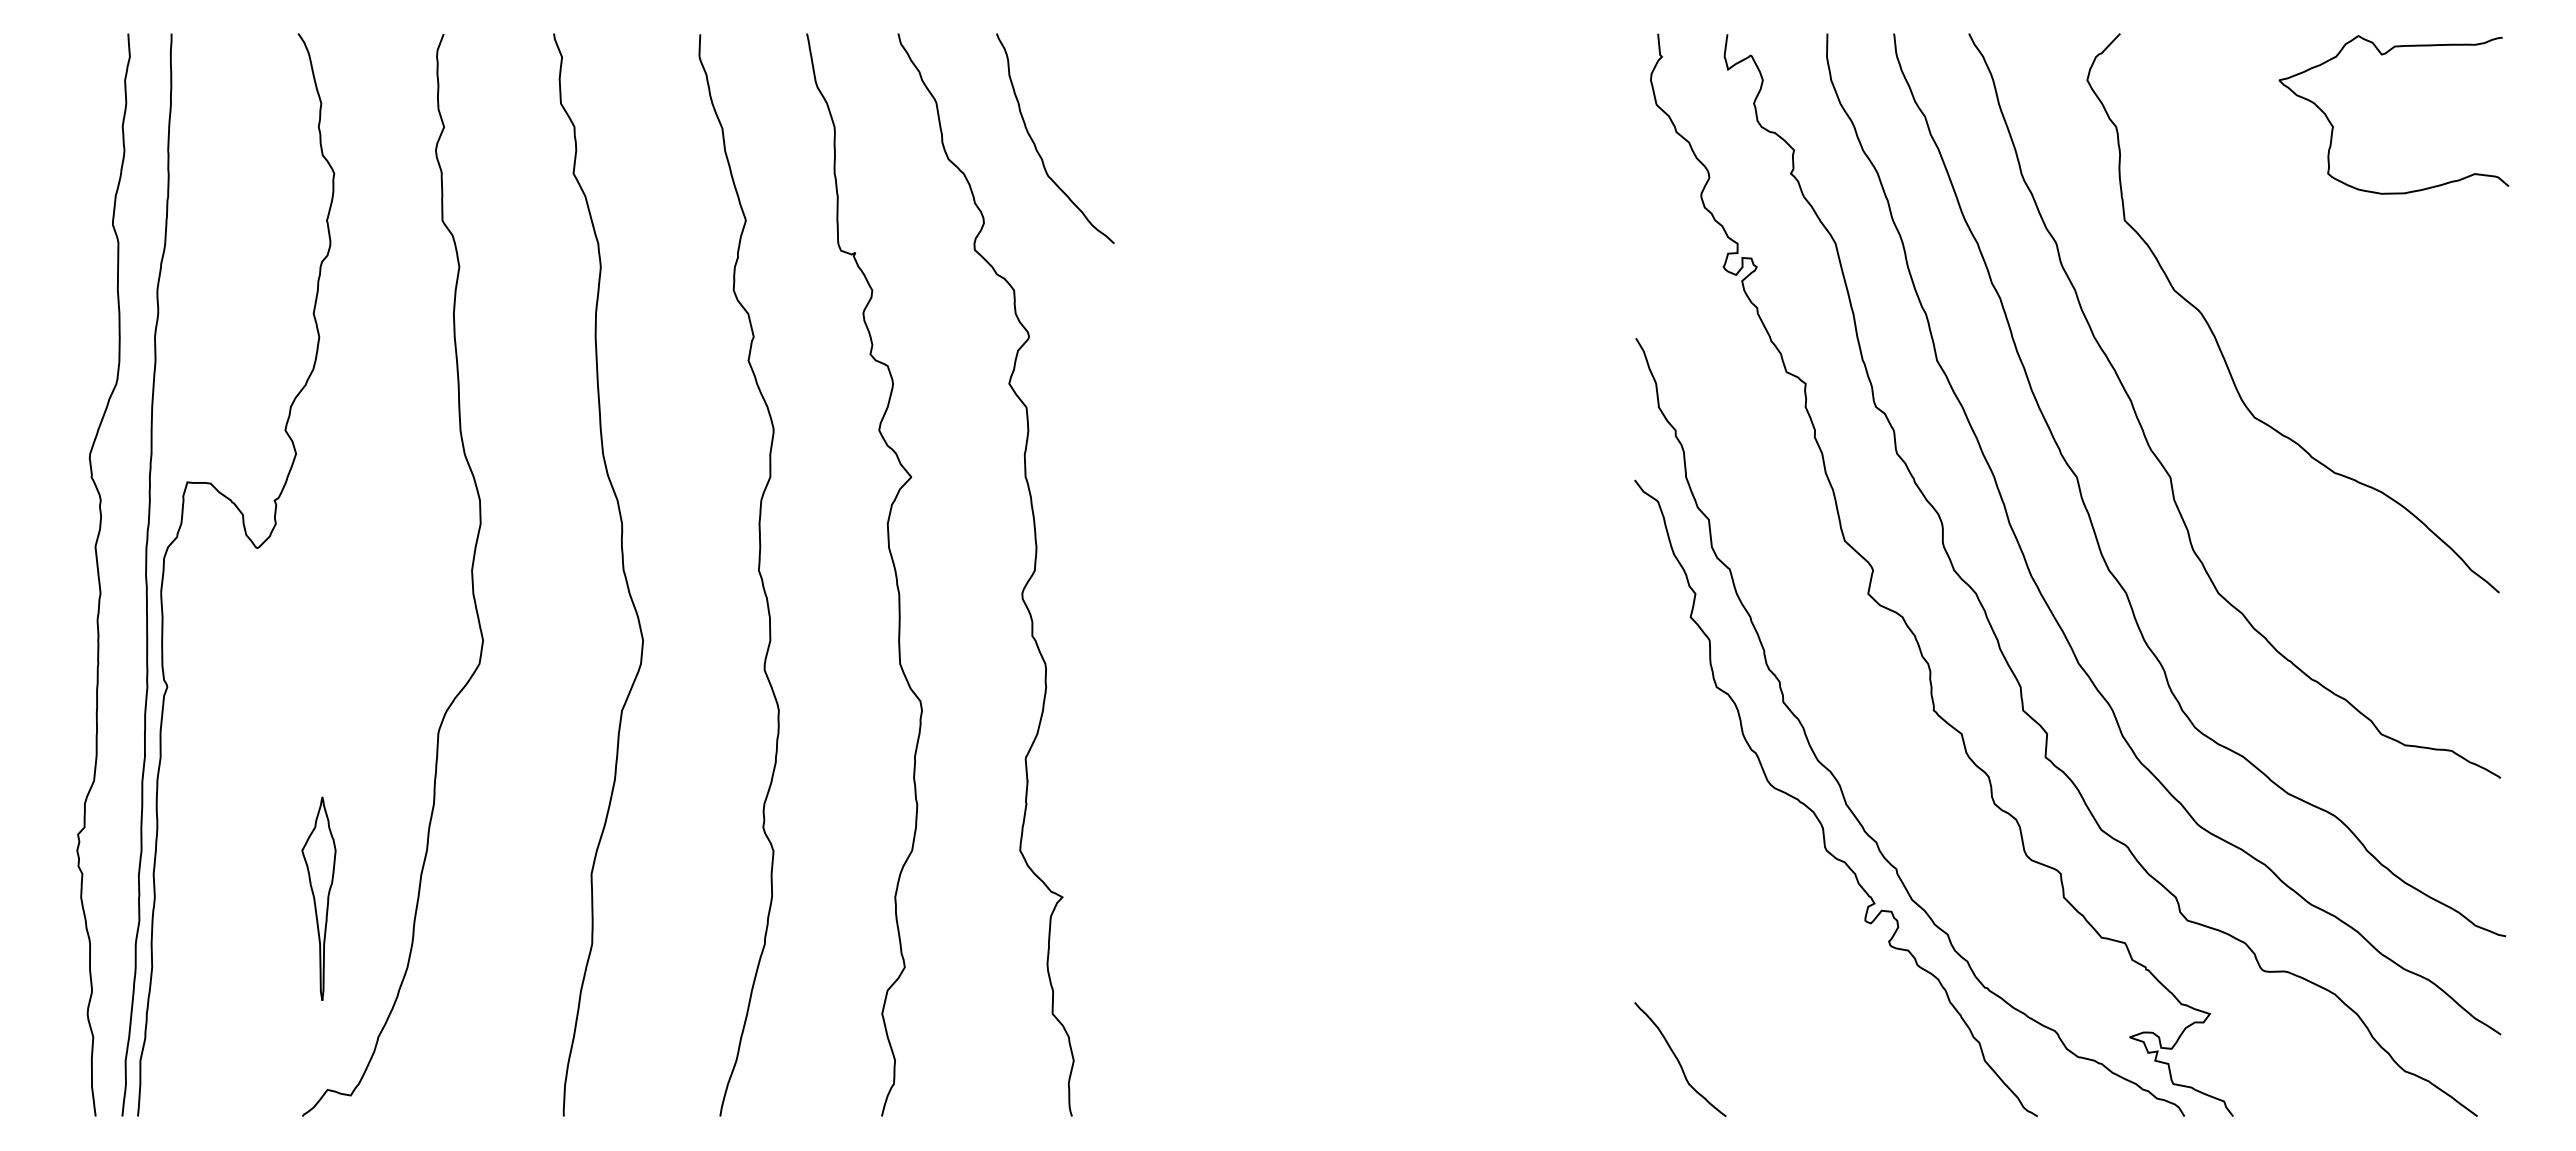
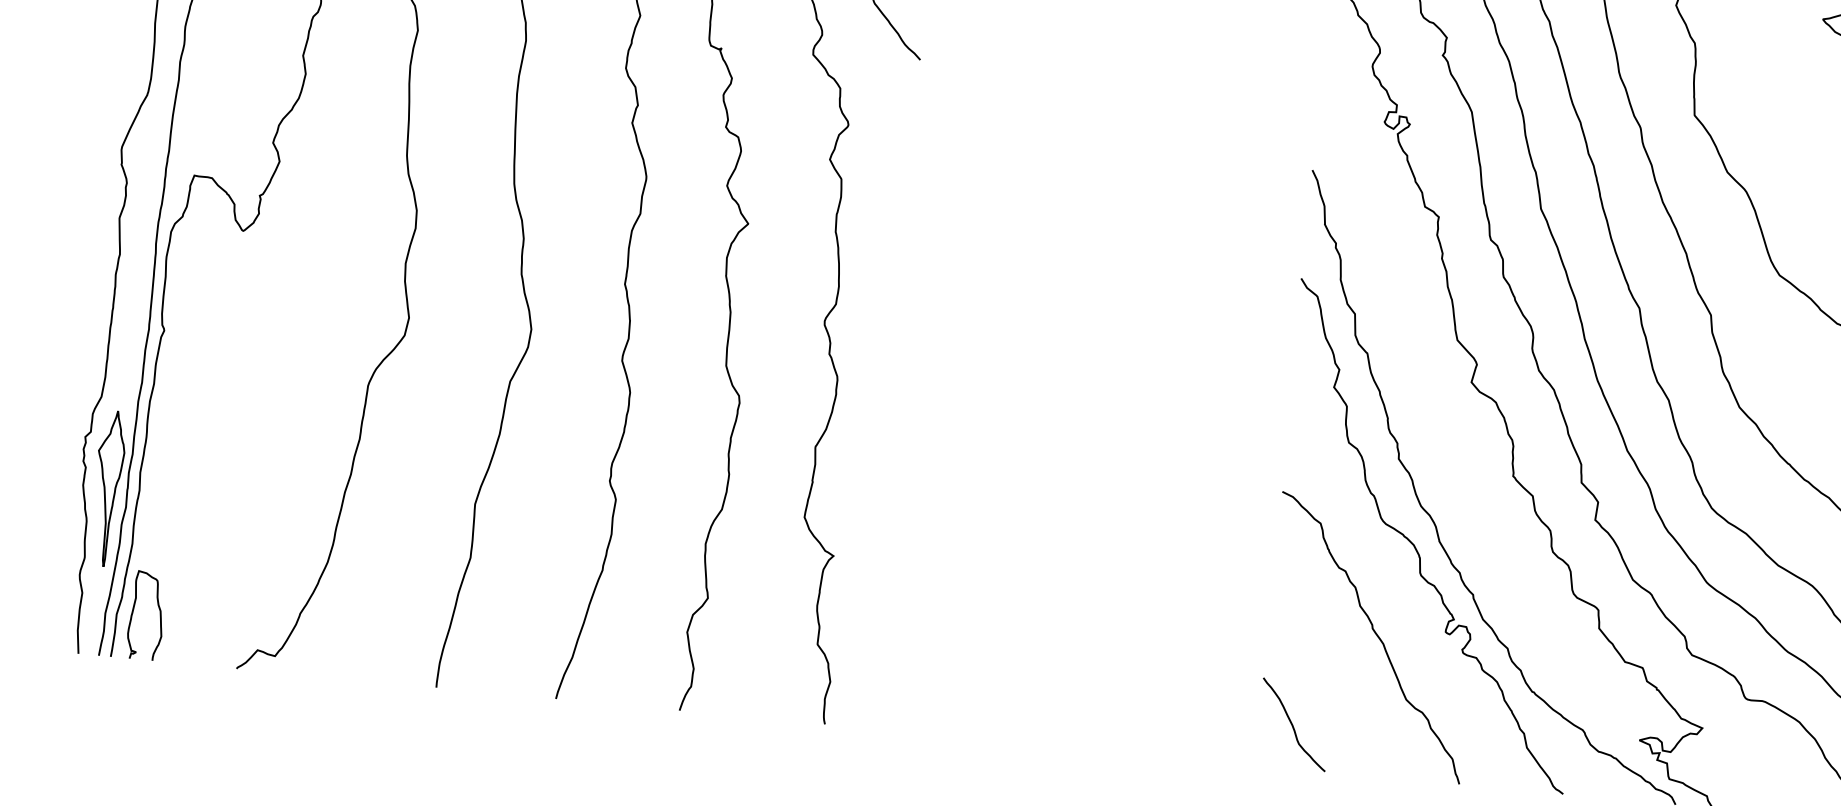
part: (318, 898) -> (107, 488), moved
curve: (1774, 932) -> (1375, 634), added
curve: (161, 1058) -> (132, 614), added

